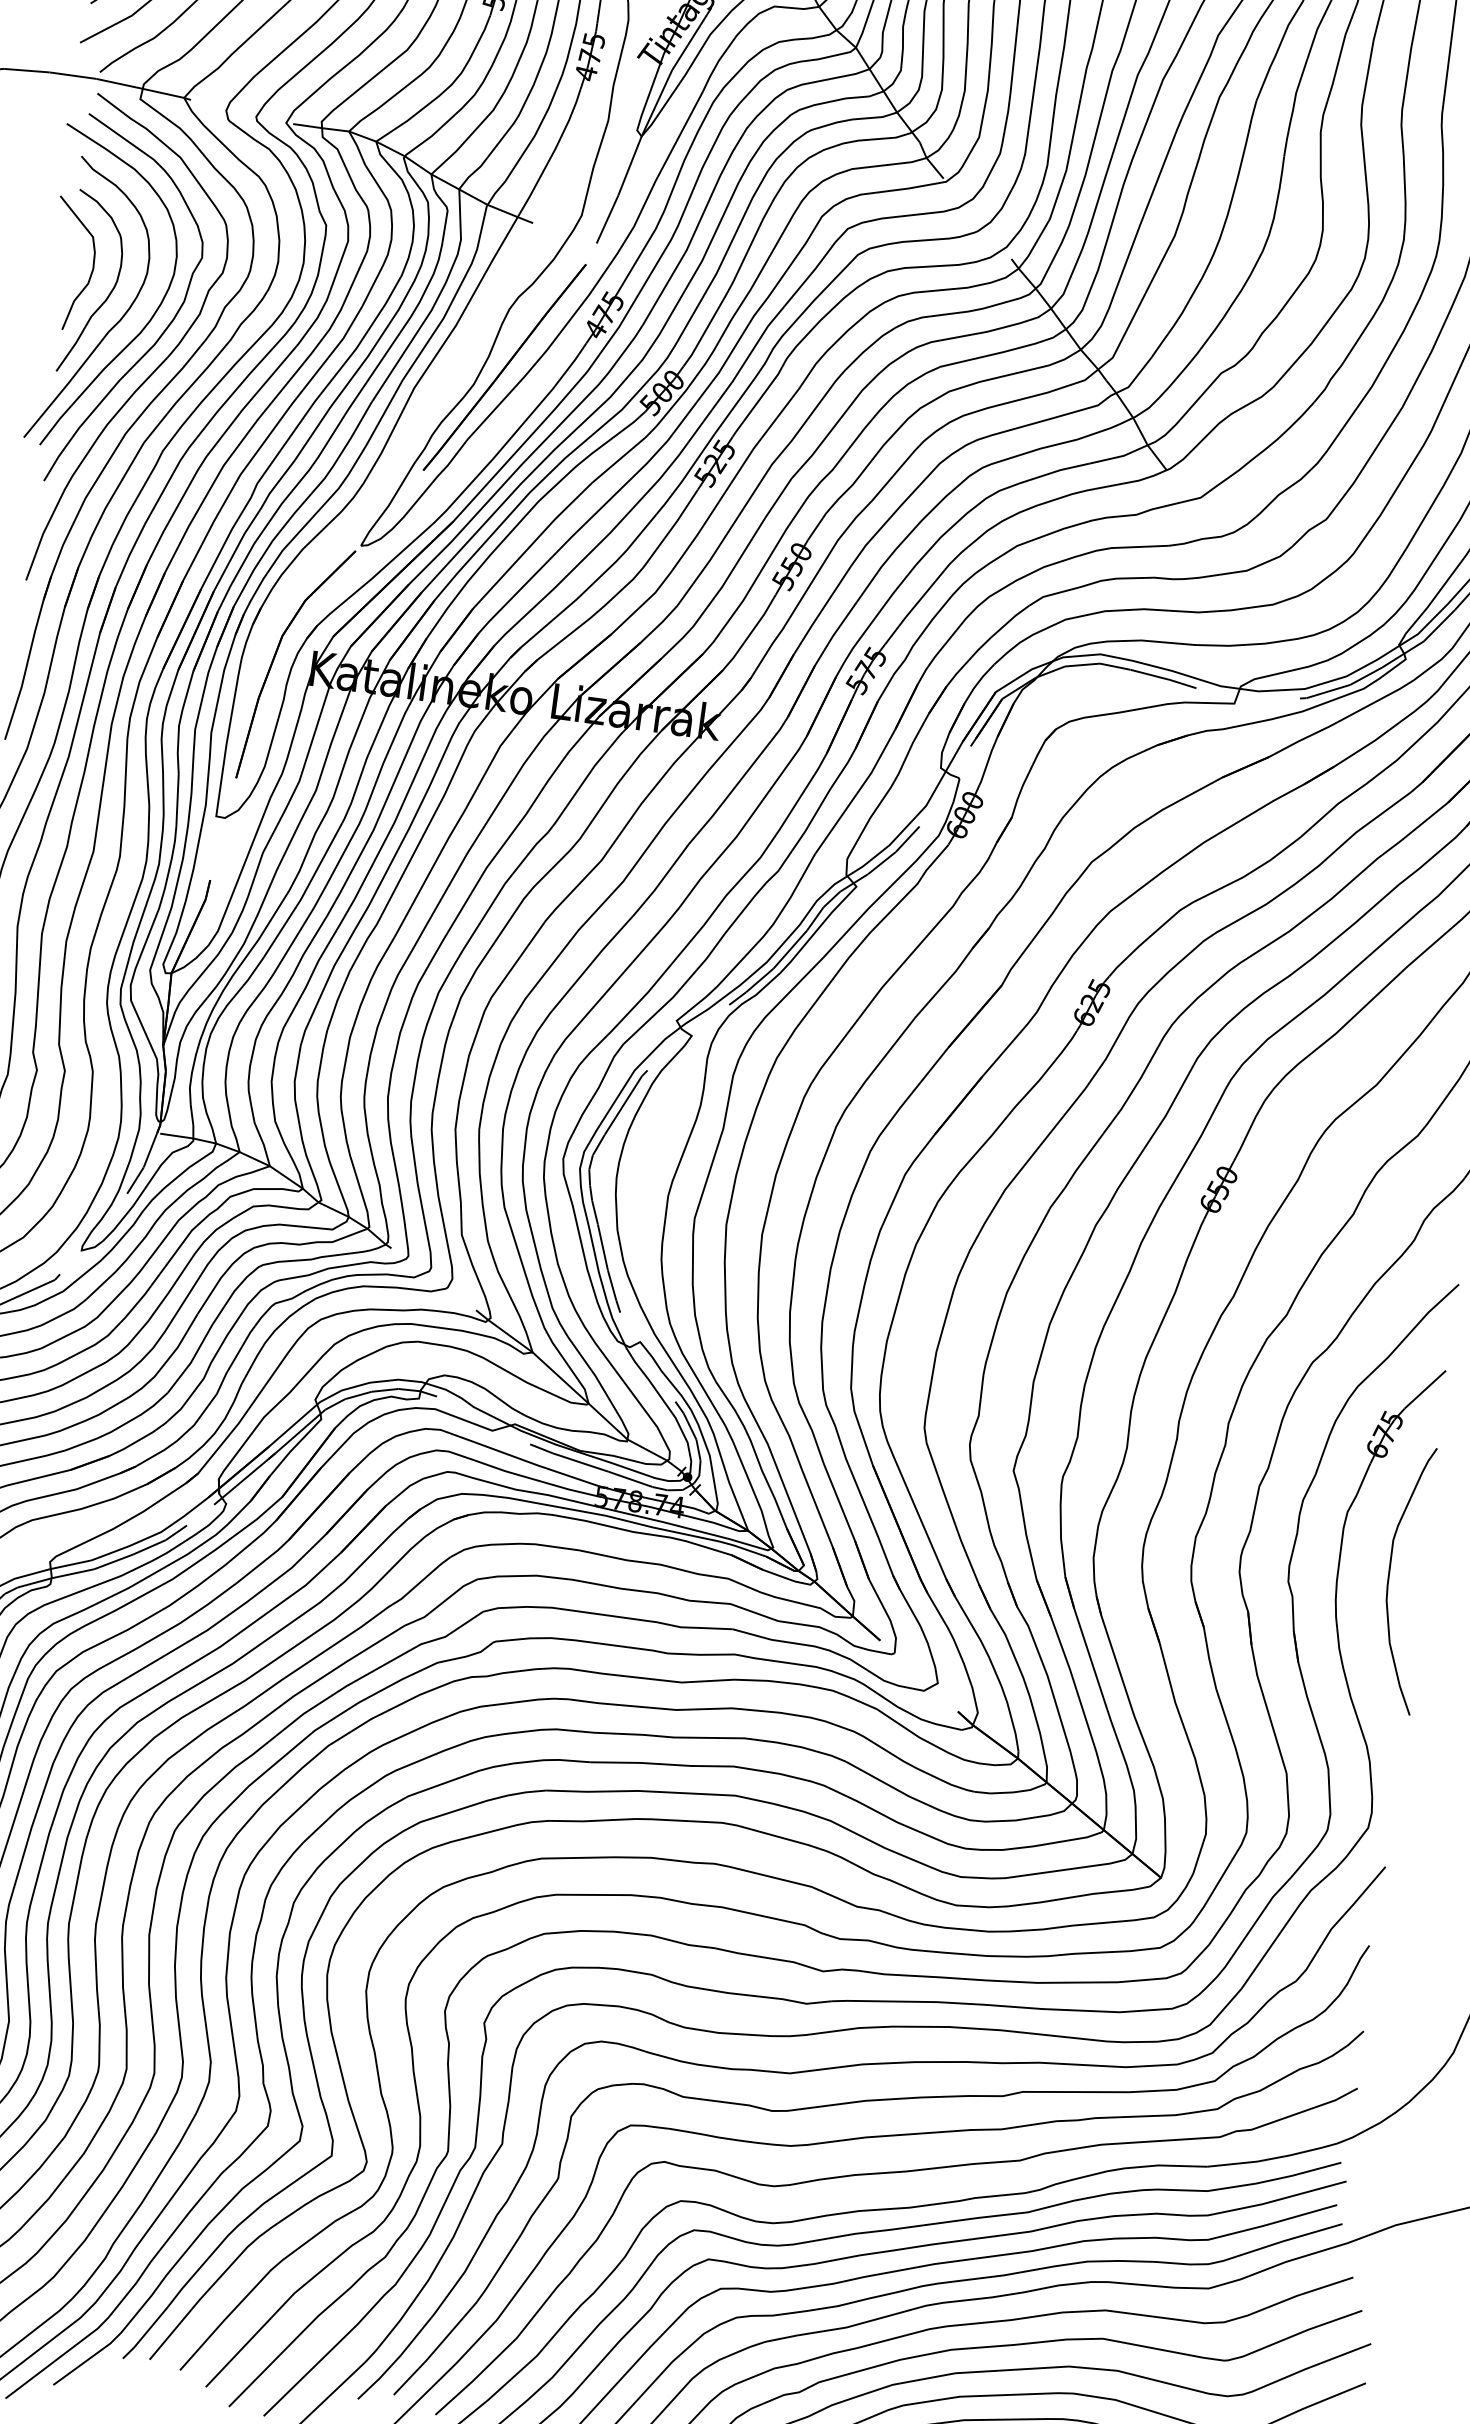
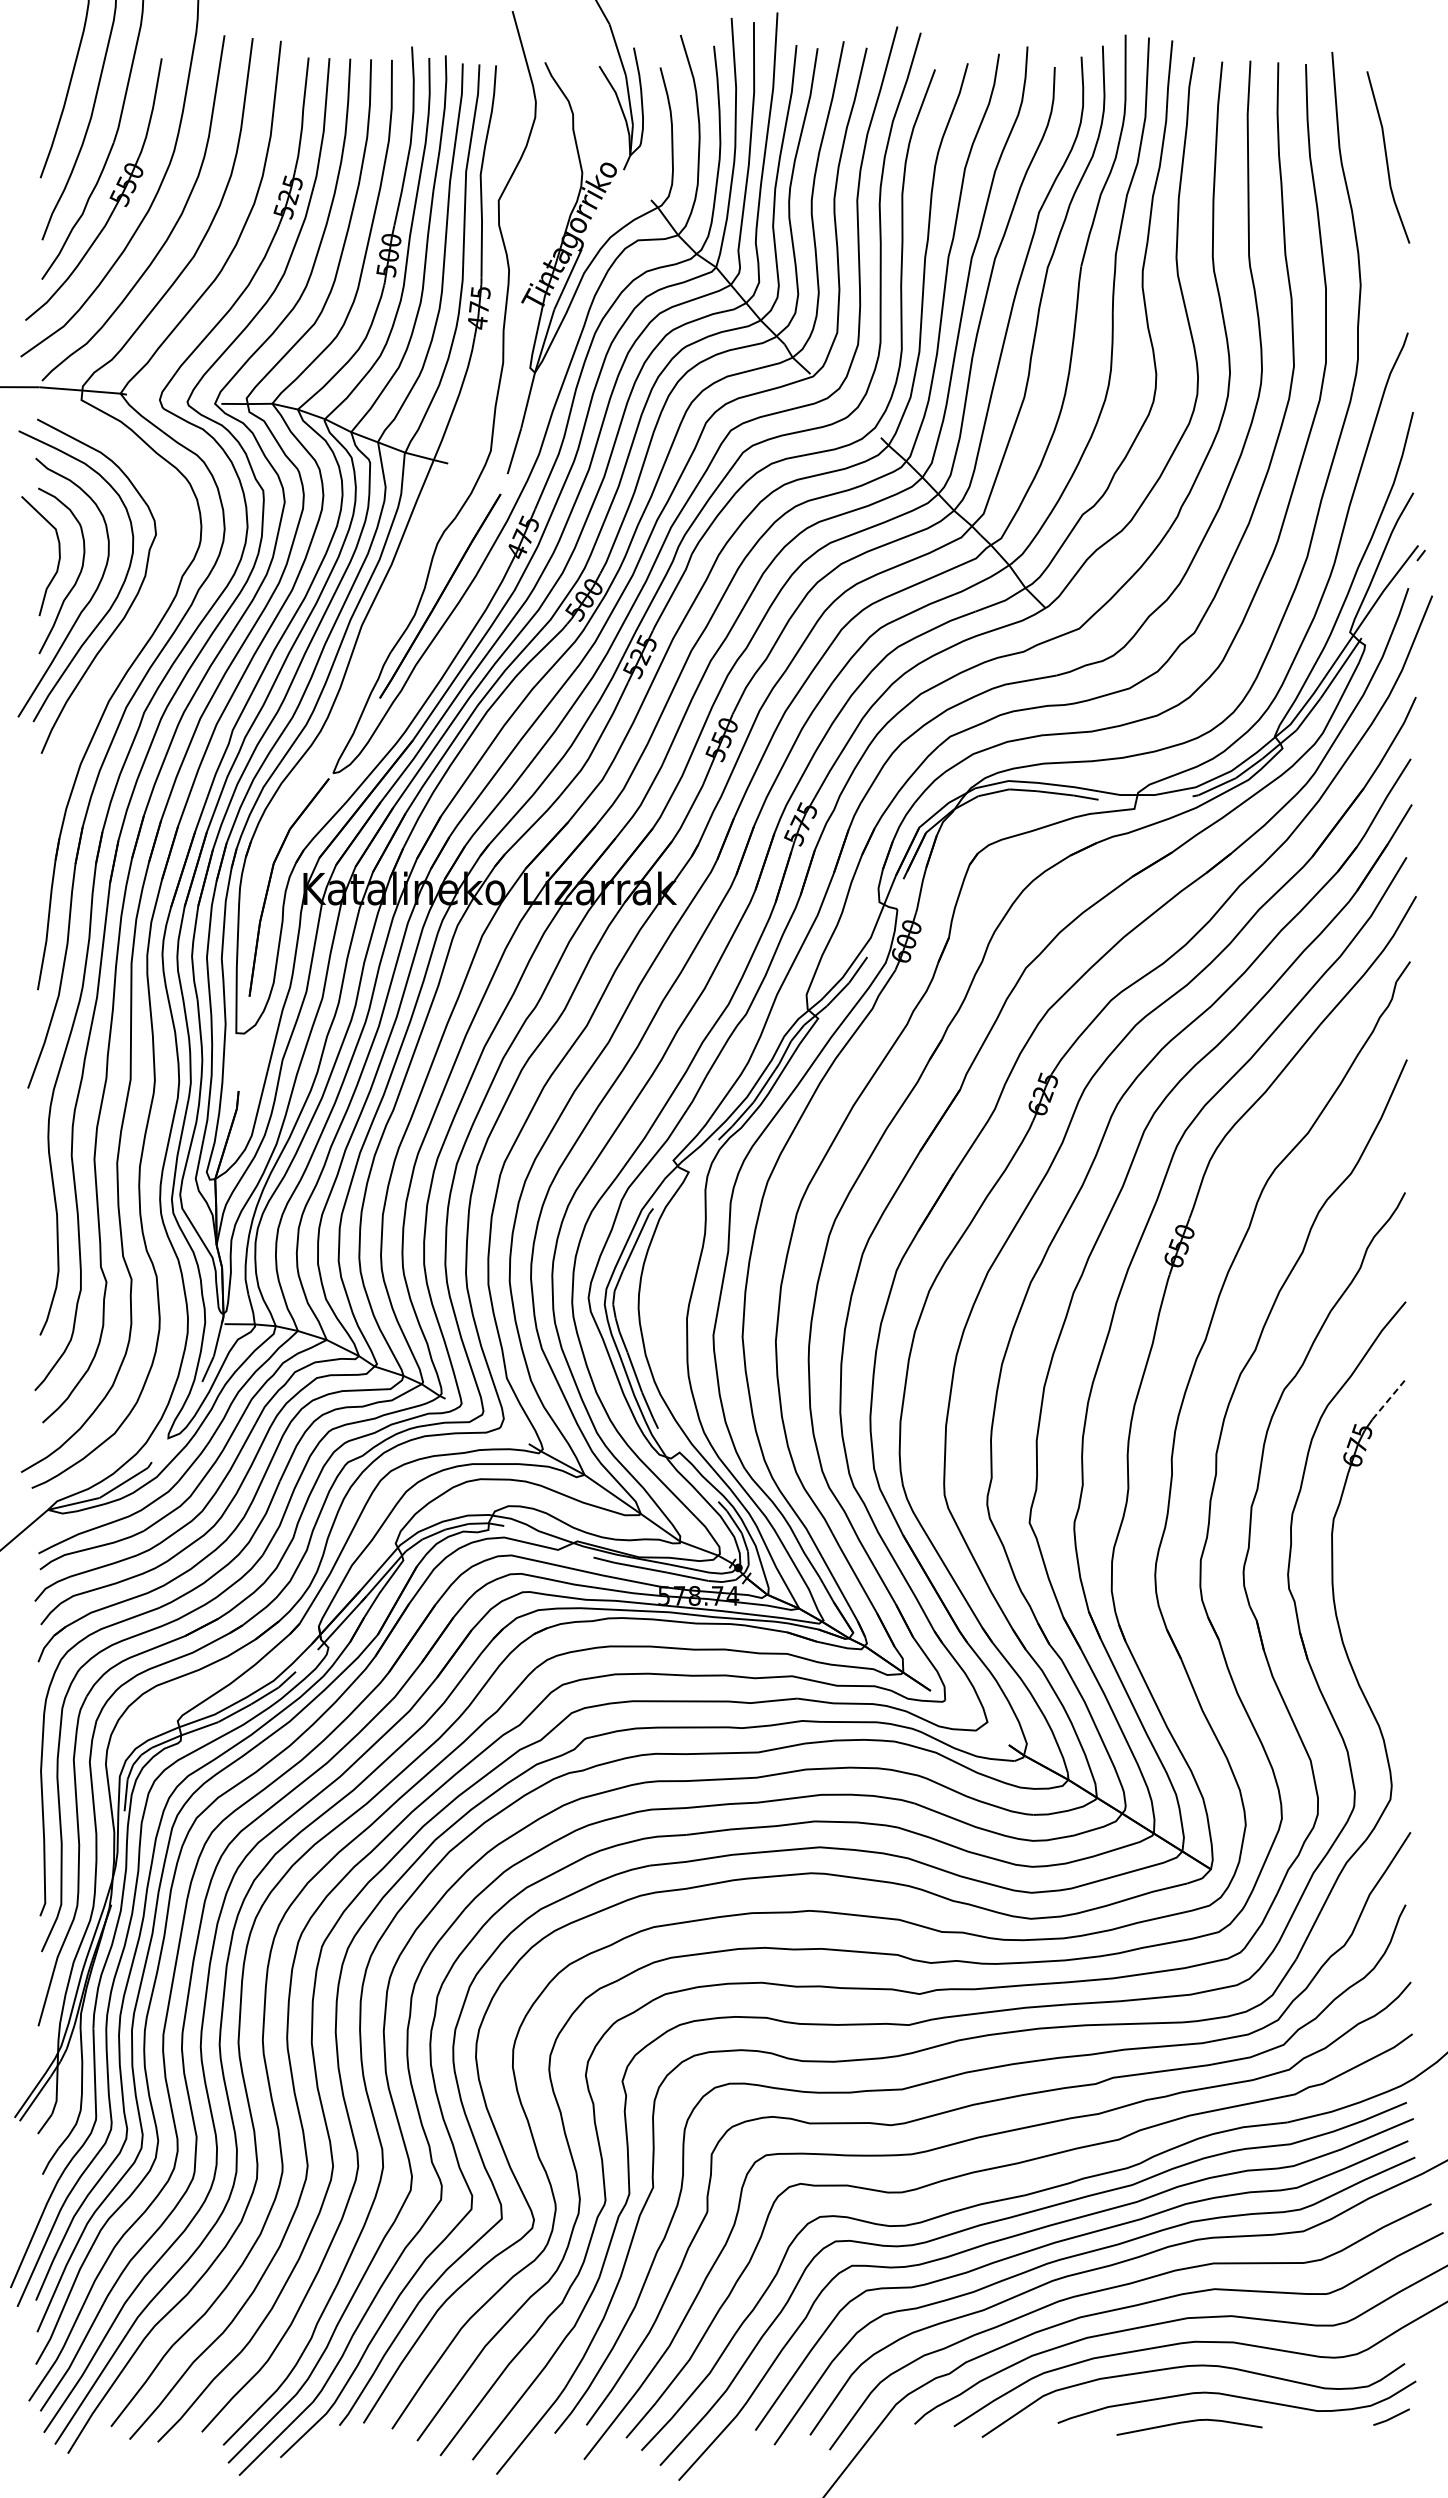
curve: (155, 368) -> (127, 639), removed
line: (1425, 1390) -> (1388, 1400), solid -> dashed
curve: (1389, 1577) -> (1379, 1572), removed

